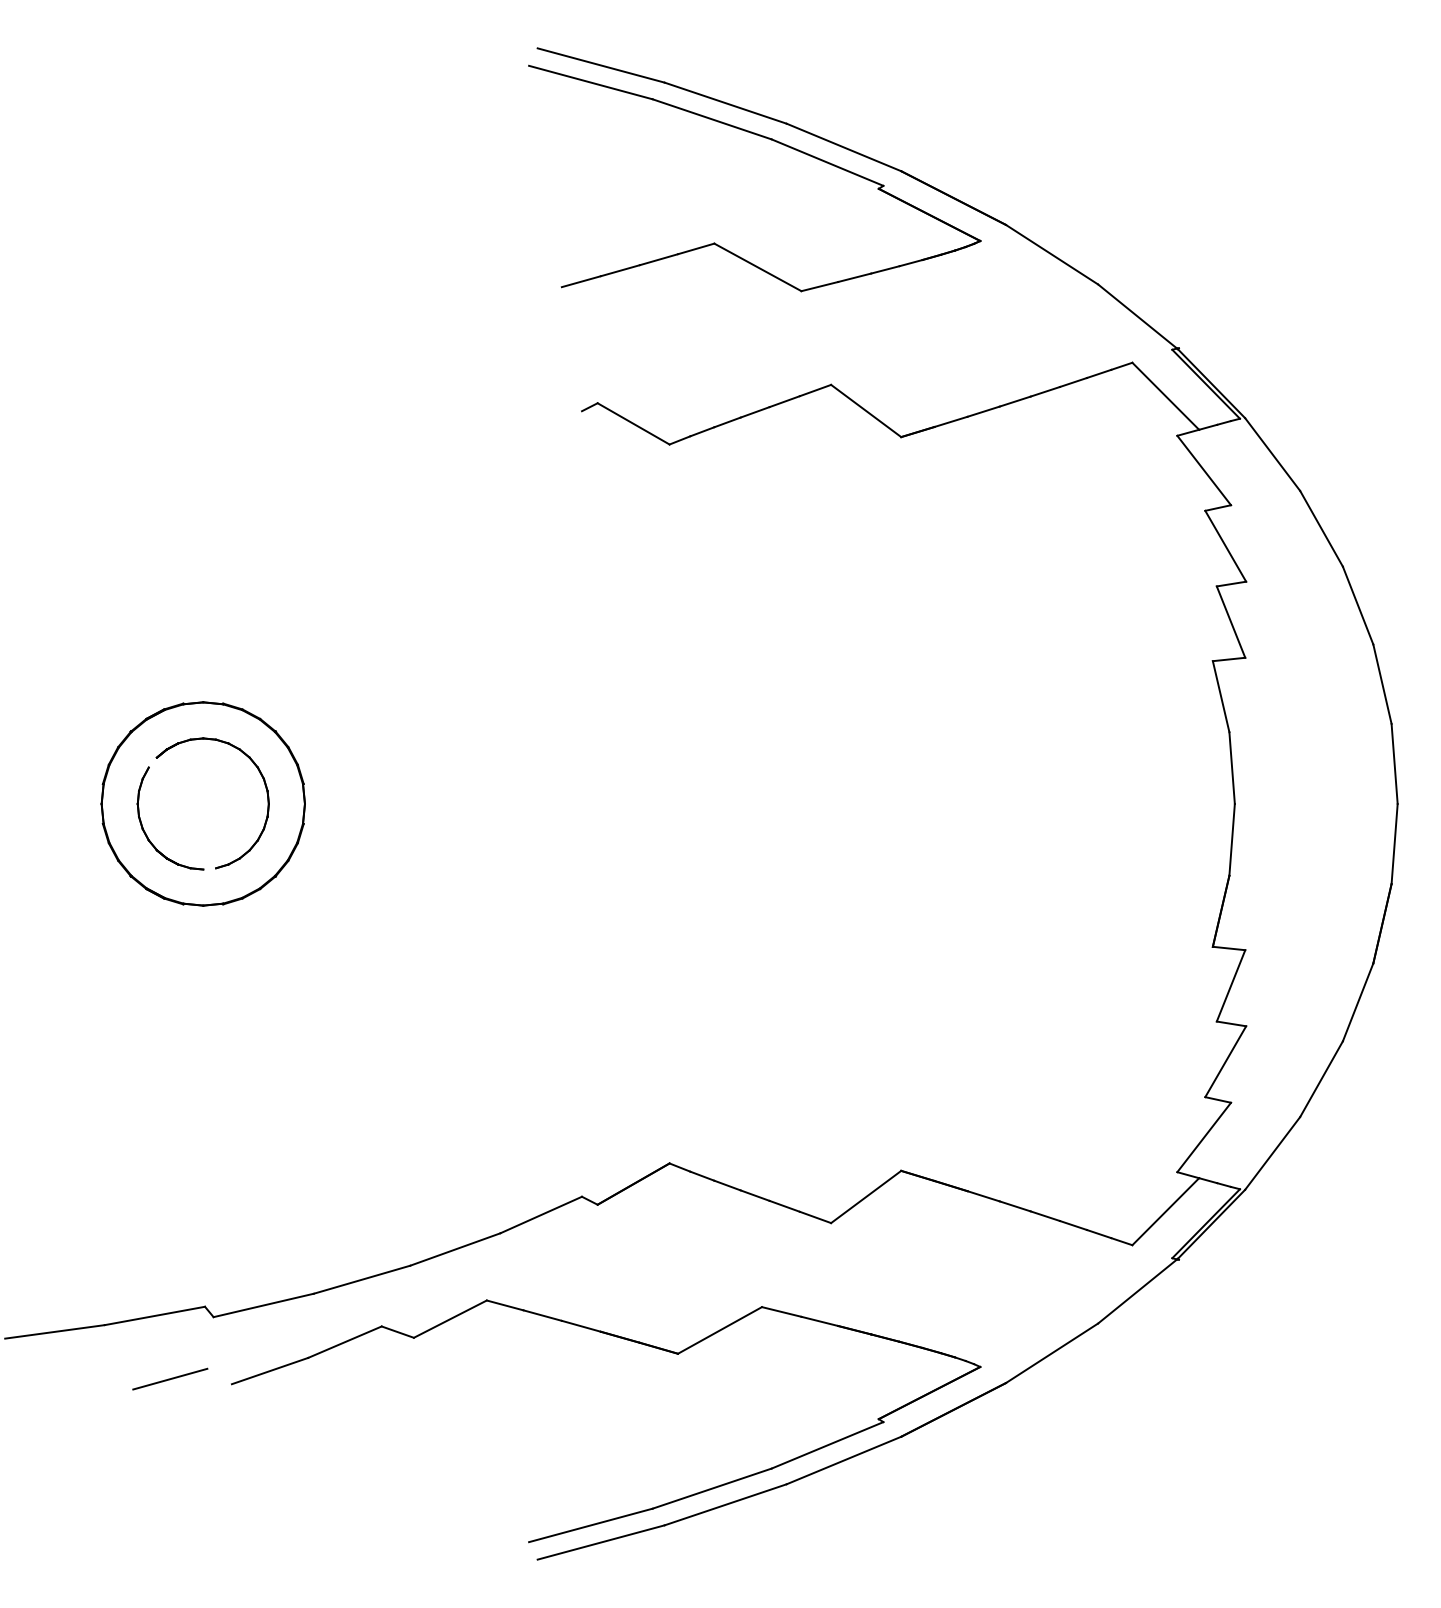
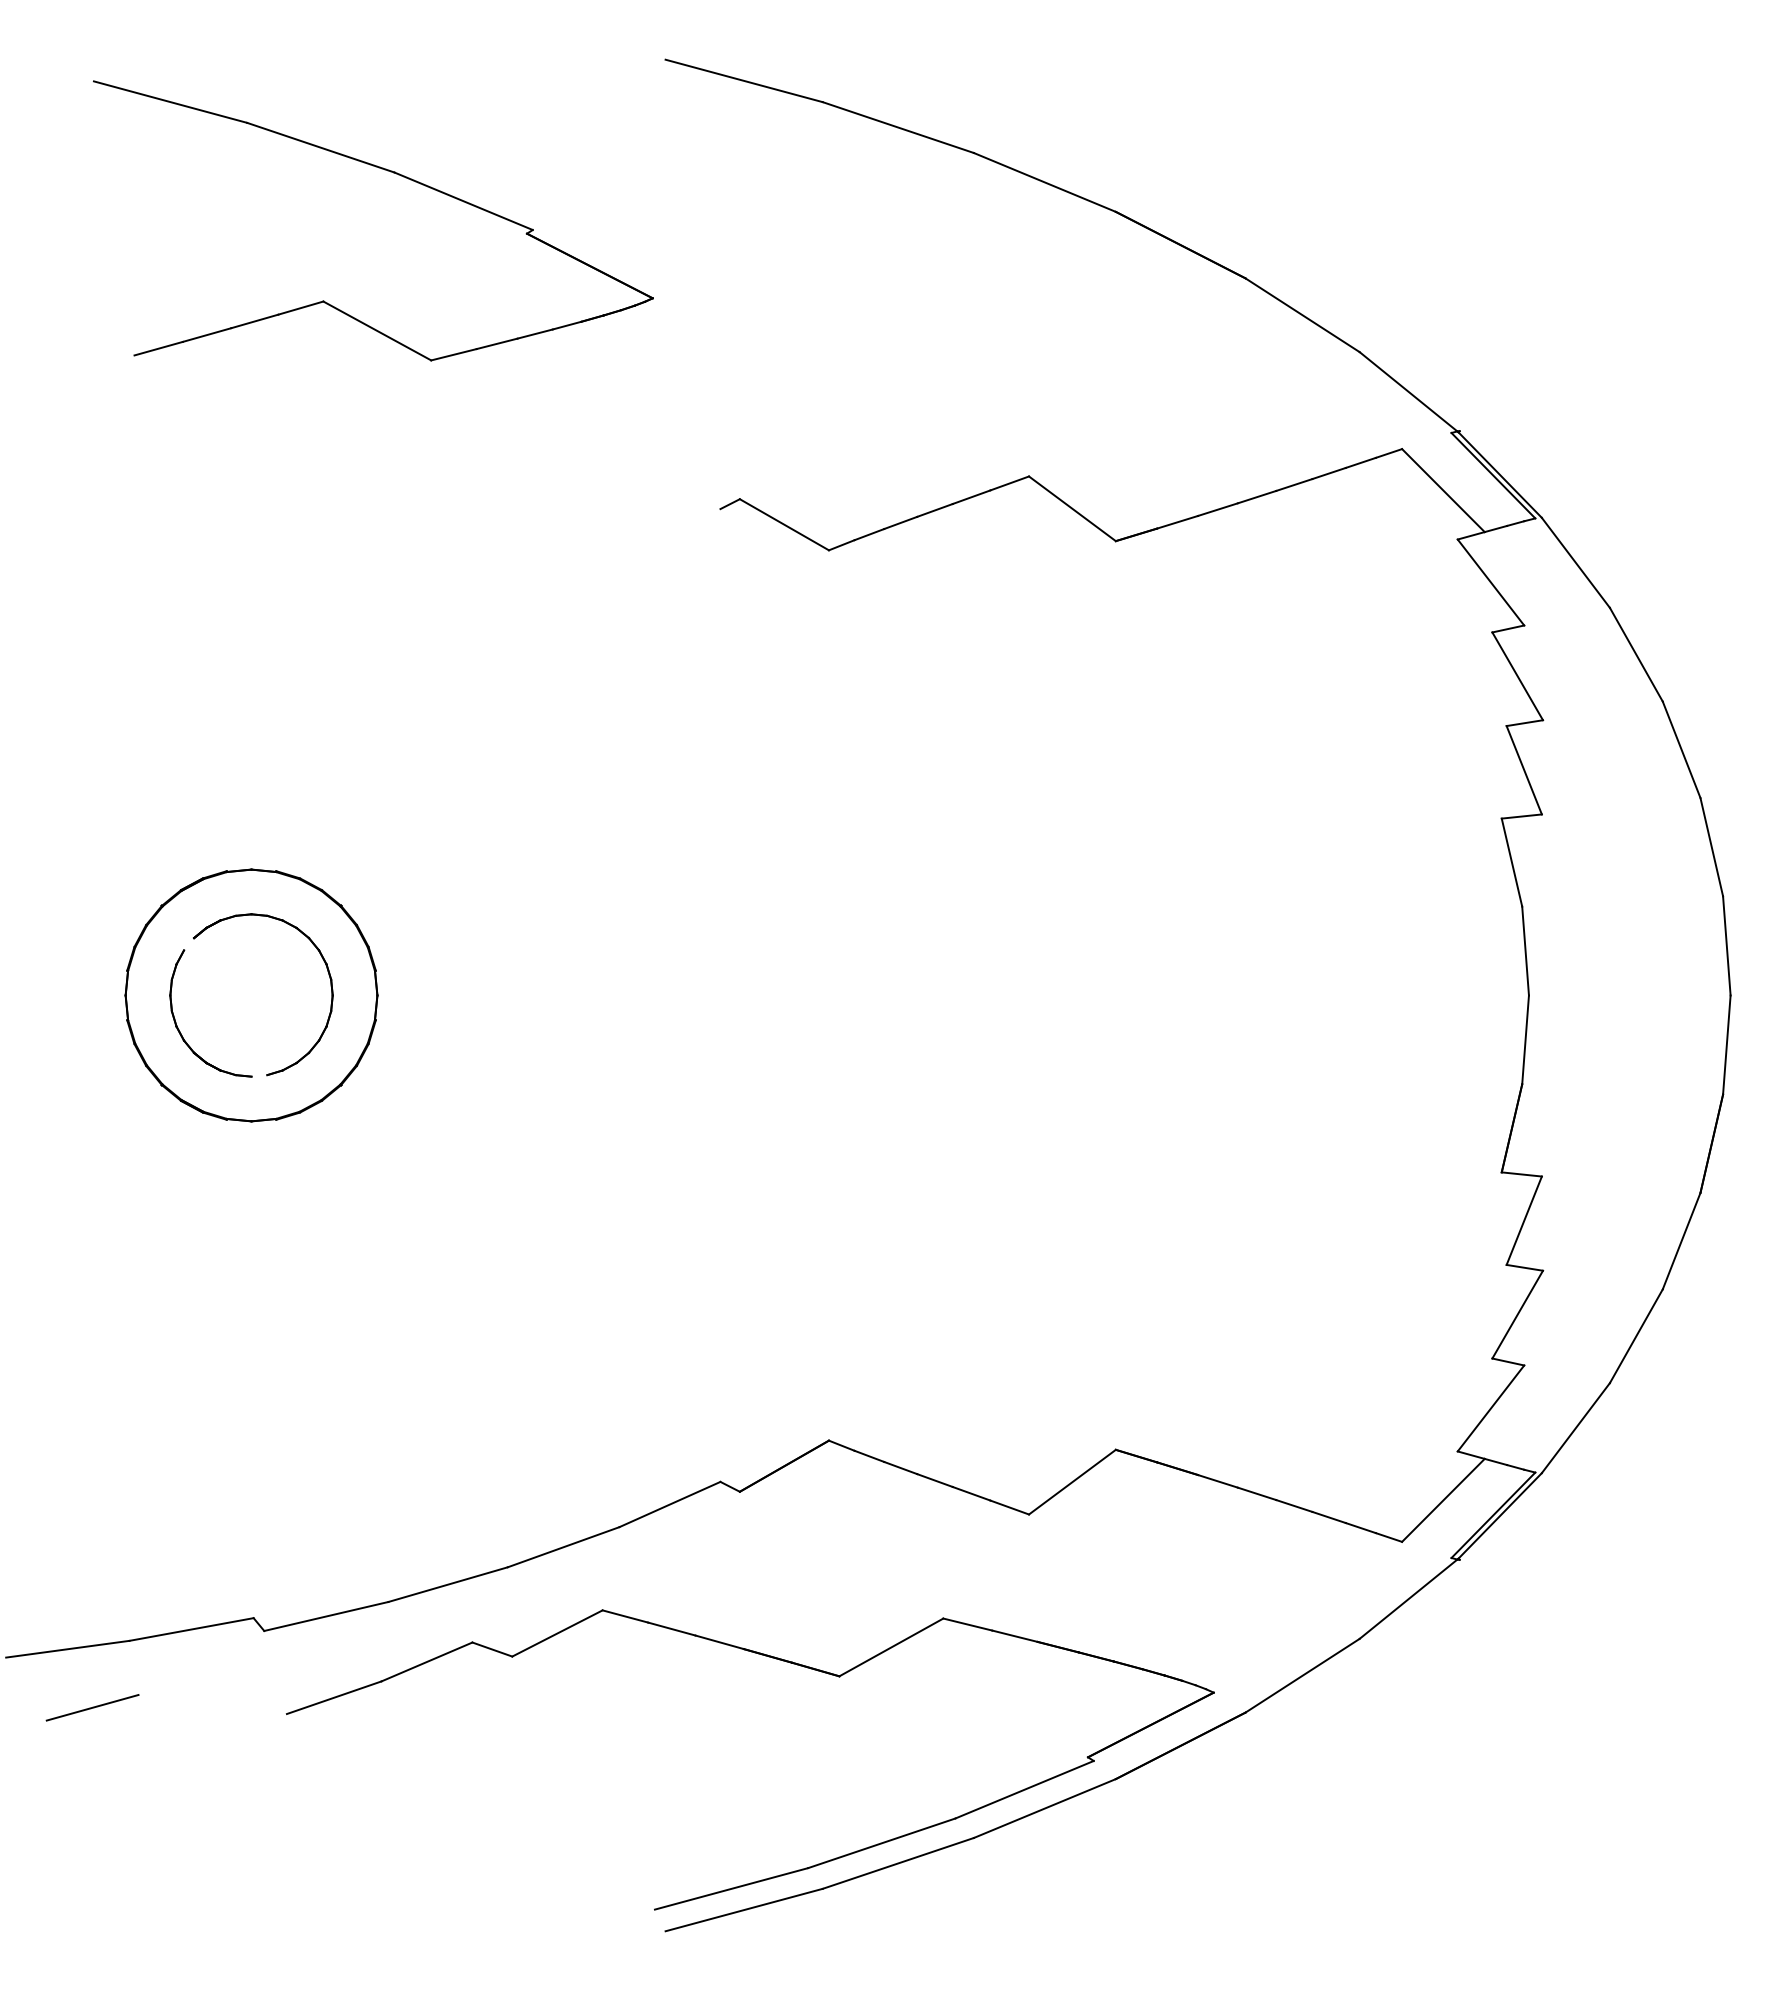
part: (768, 139) -> (390, 172), moved
line: (170, 1378) -> (92, 1707), moved

